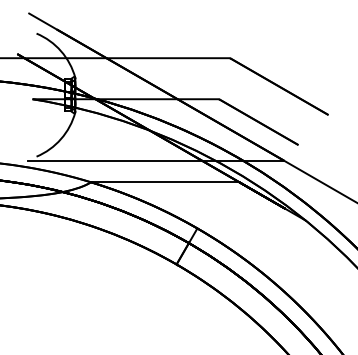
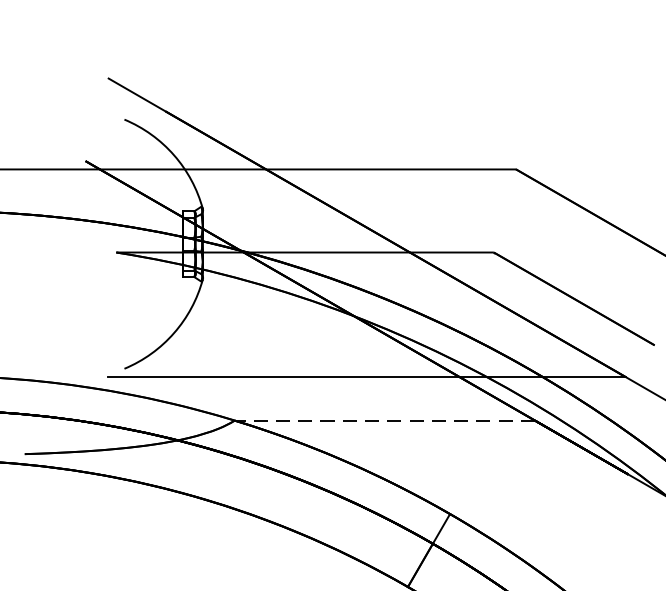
line: (164, 182) -> (383, 421), solid -> dashed

